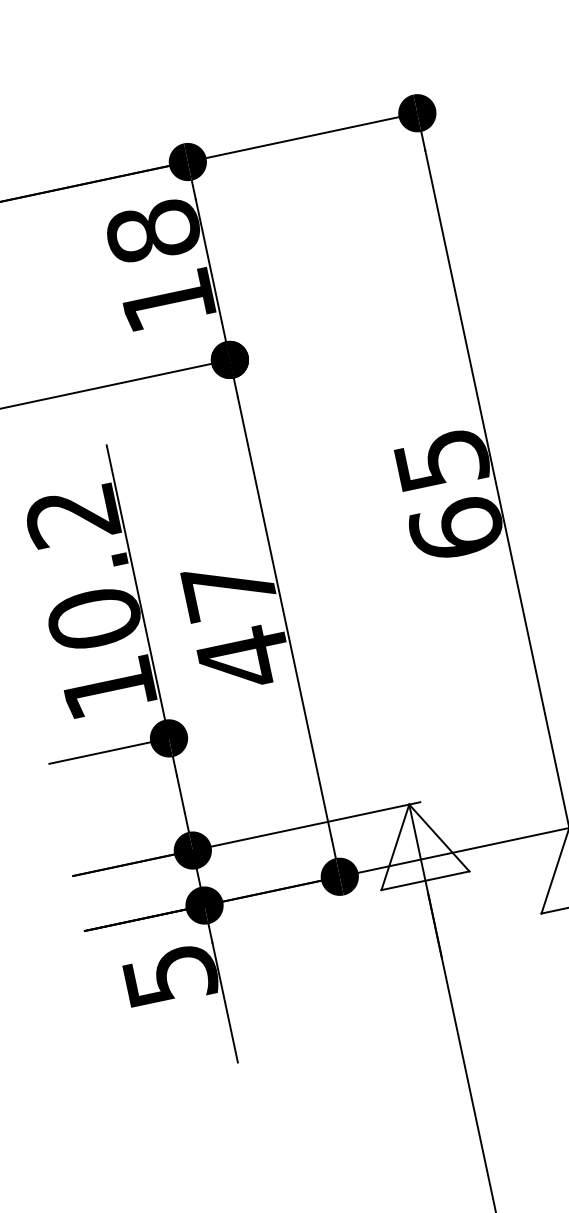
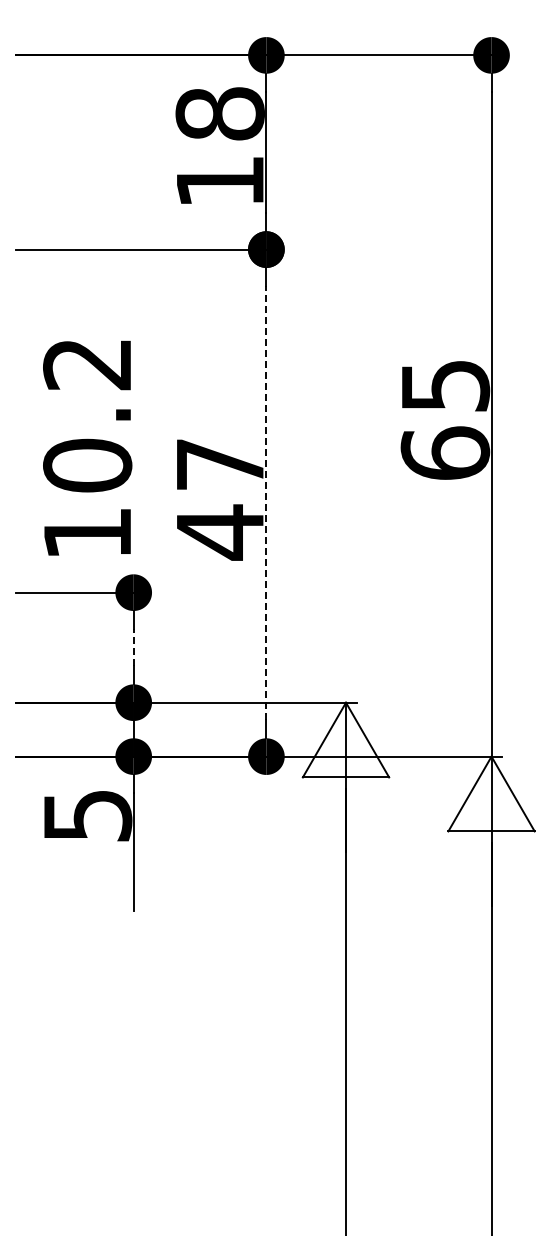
line: (137, 591) -> (133, 448), removed
line: (285, 618) -> (266, 503), solid -> dashed
line: (180, 794) -> (133, 647), solid -> dashed

